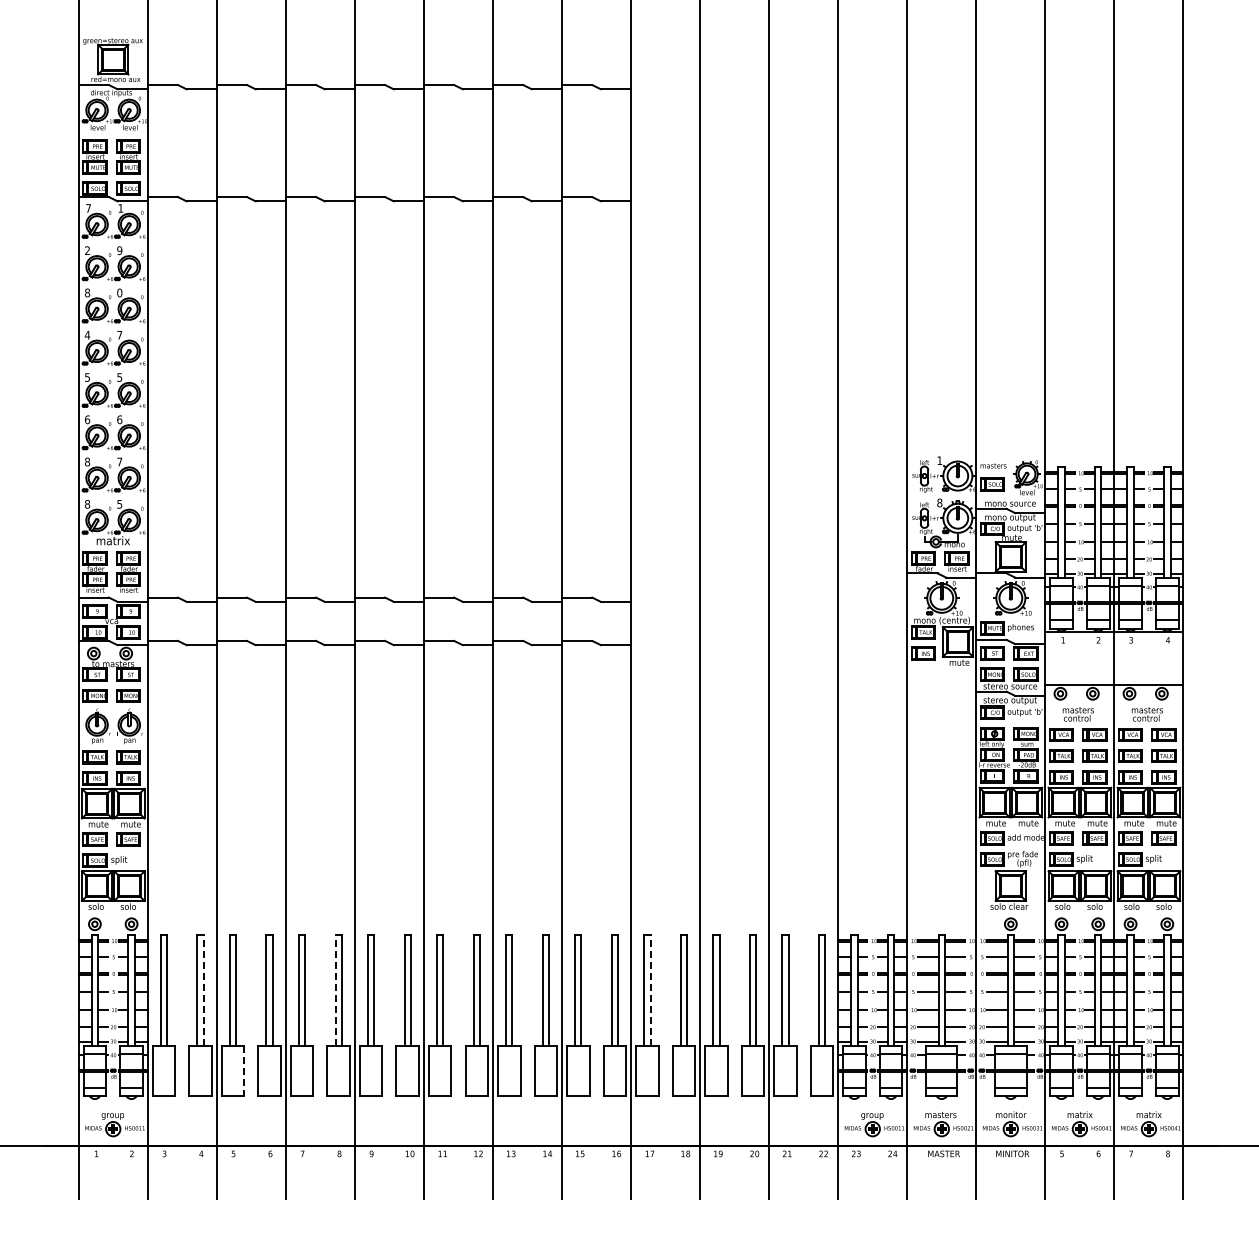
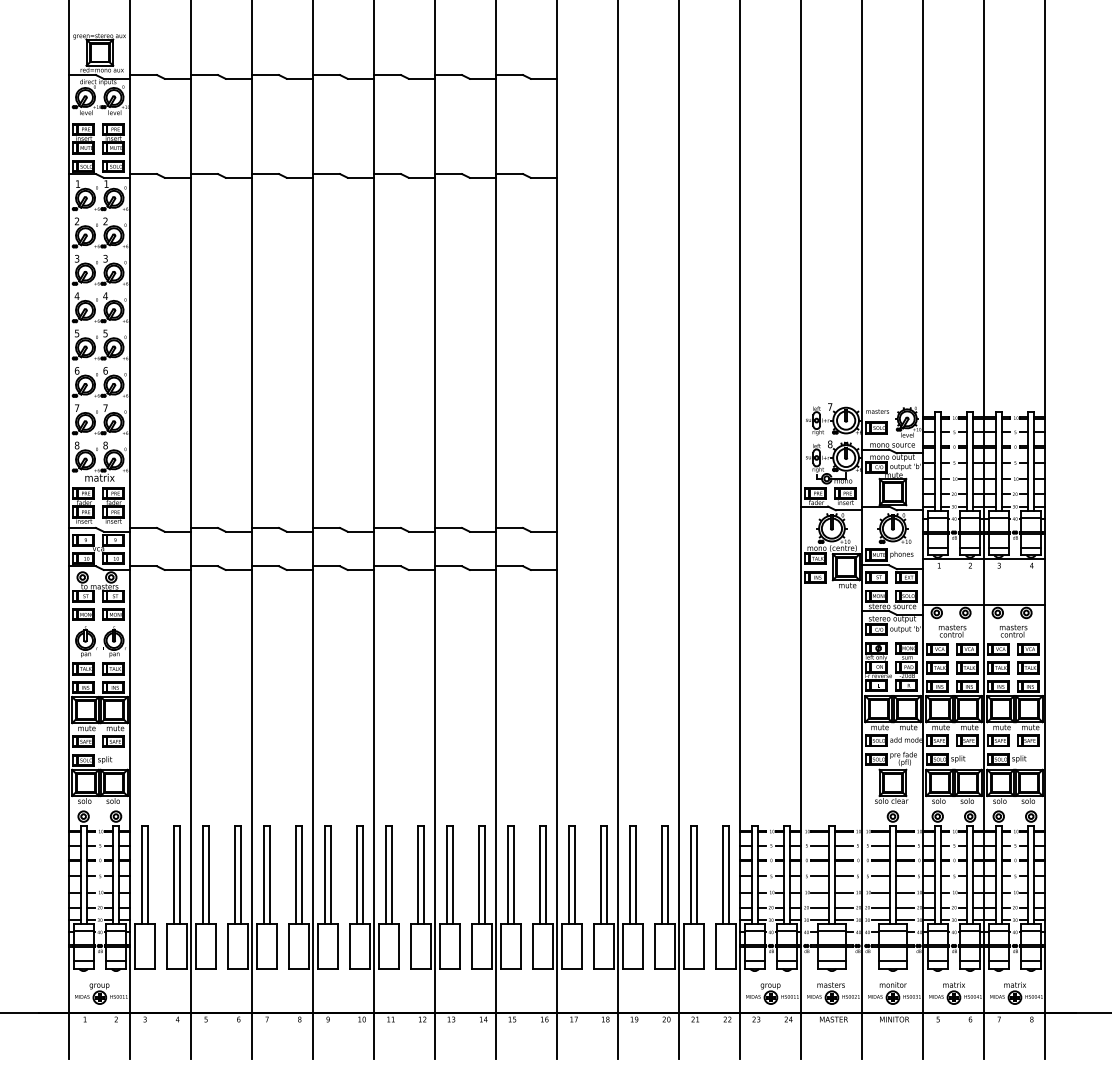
text: (88, 208) -> (77, 184), 7 -> 1
text: (119, 250) -> (105, 221), 9 -> 2
text: (87, 292) -> (77, 258), 8 -> 3
text: (119, 292) -> (105, 258), 0 -> 3
text: (119, 335) -> (105, 296), 7 -> 4
text: (939, 460) -> (829, 406), 1 -> 7
text: (87, 461) -> (77, 407), 8 -> 7
text: (119, 504) -> (105, 445), 5 -> 8
line: (203, 989) -> (179, 874), dashed -> solid
line: (335, 989) -> (296, 874), dashed -> solid
line: (650, 989) -> (574, 874), dashed -> solid
line: (244, 1071) -> (215, 946), dashed -> solid

